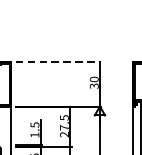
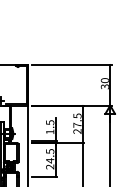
line: (59, 62) -> (72, 64), dashed -> solid

